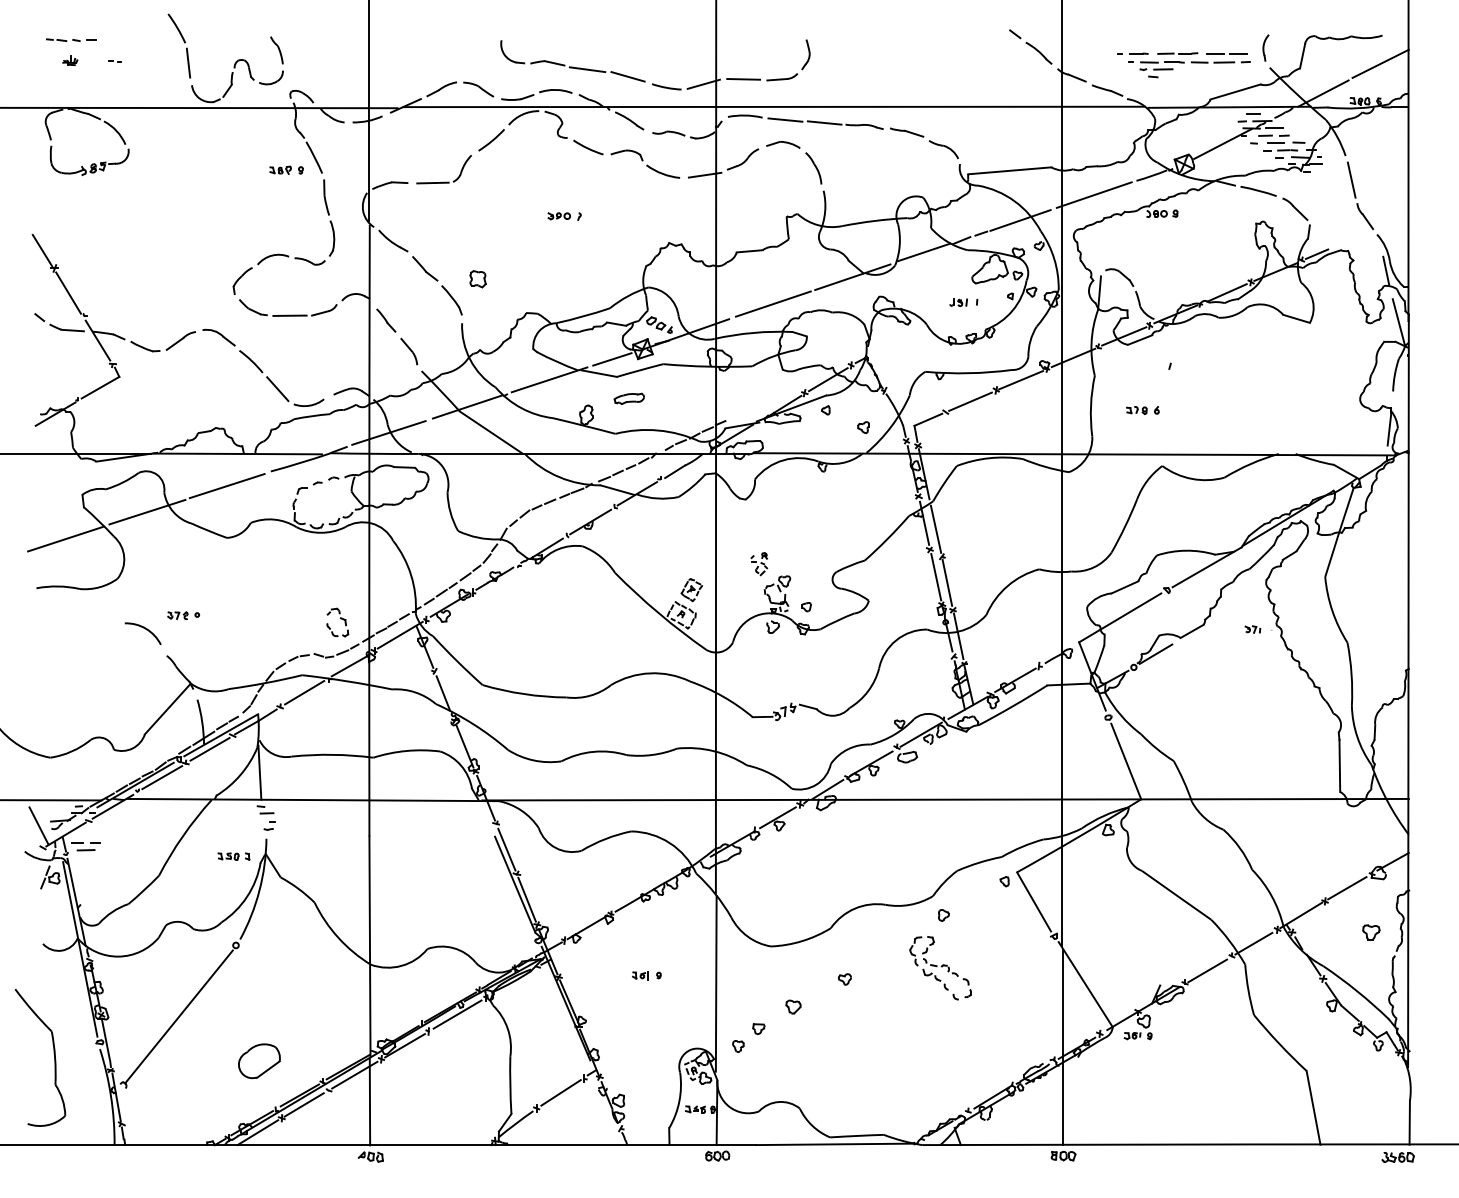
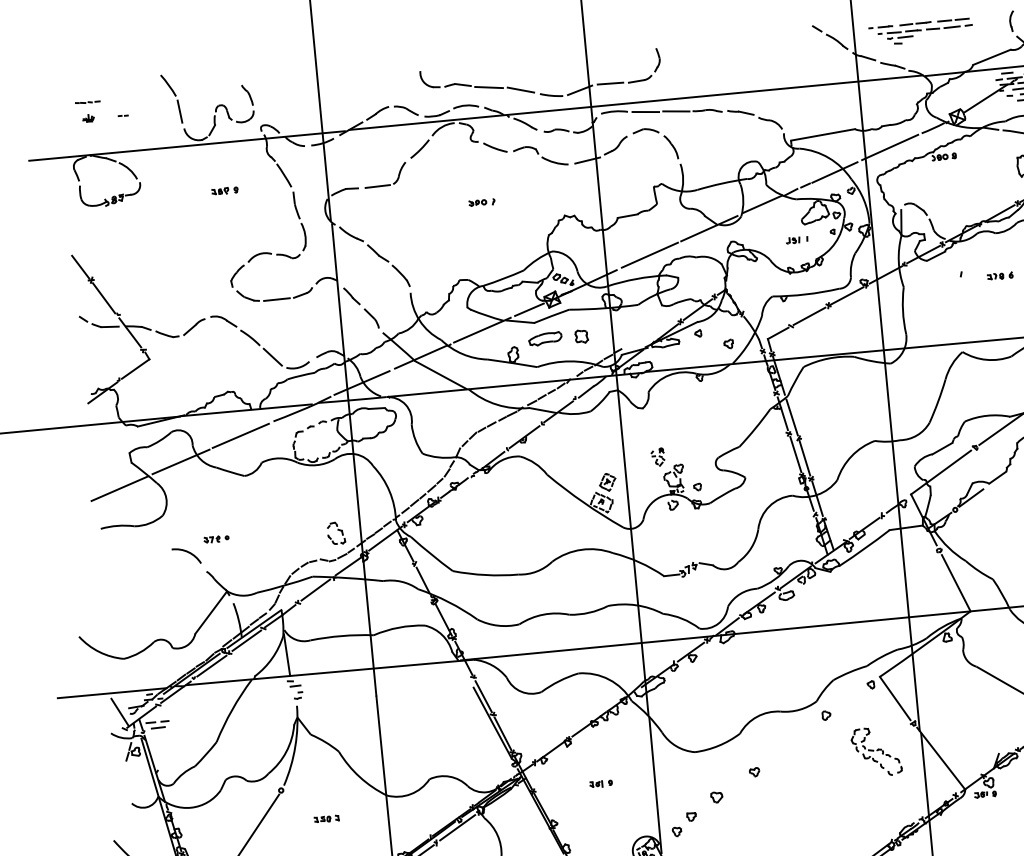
part: (71, 39) -> (87, 101), size x0.62
part: (1183, 65) -> (920, 32), moved
part: (286, 169) -> (224, 190), moved
part: (477, 279) -> (581, 336), moved
part: (629, 398) -> (545, 338), size x1.43
part: (1142, 410) -> (999, 276), moved
part: (233, 856) -> (326, 819), moved
part: (940, 968) -> (876, 752), moved

